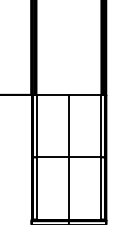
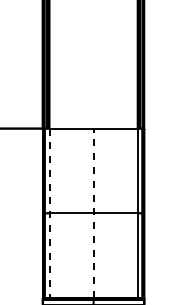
line: (36, 157) -> (49, 213), solid -> dashed
line: (68, 157) -> (93, 213), solid -> dashed

